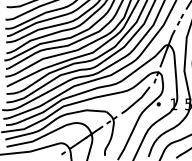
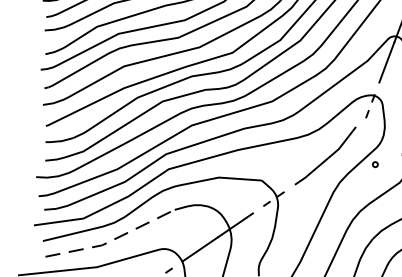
line: (36, 139) -> (110, 240), solid -> dashed

